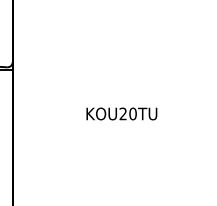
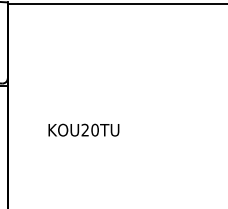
text: (121, 113) -> (83, 129), moved

